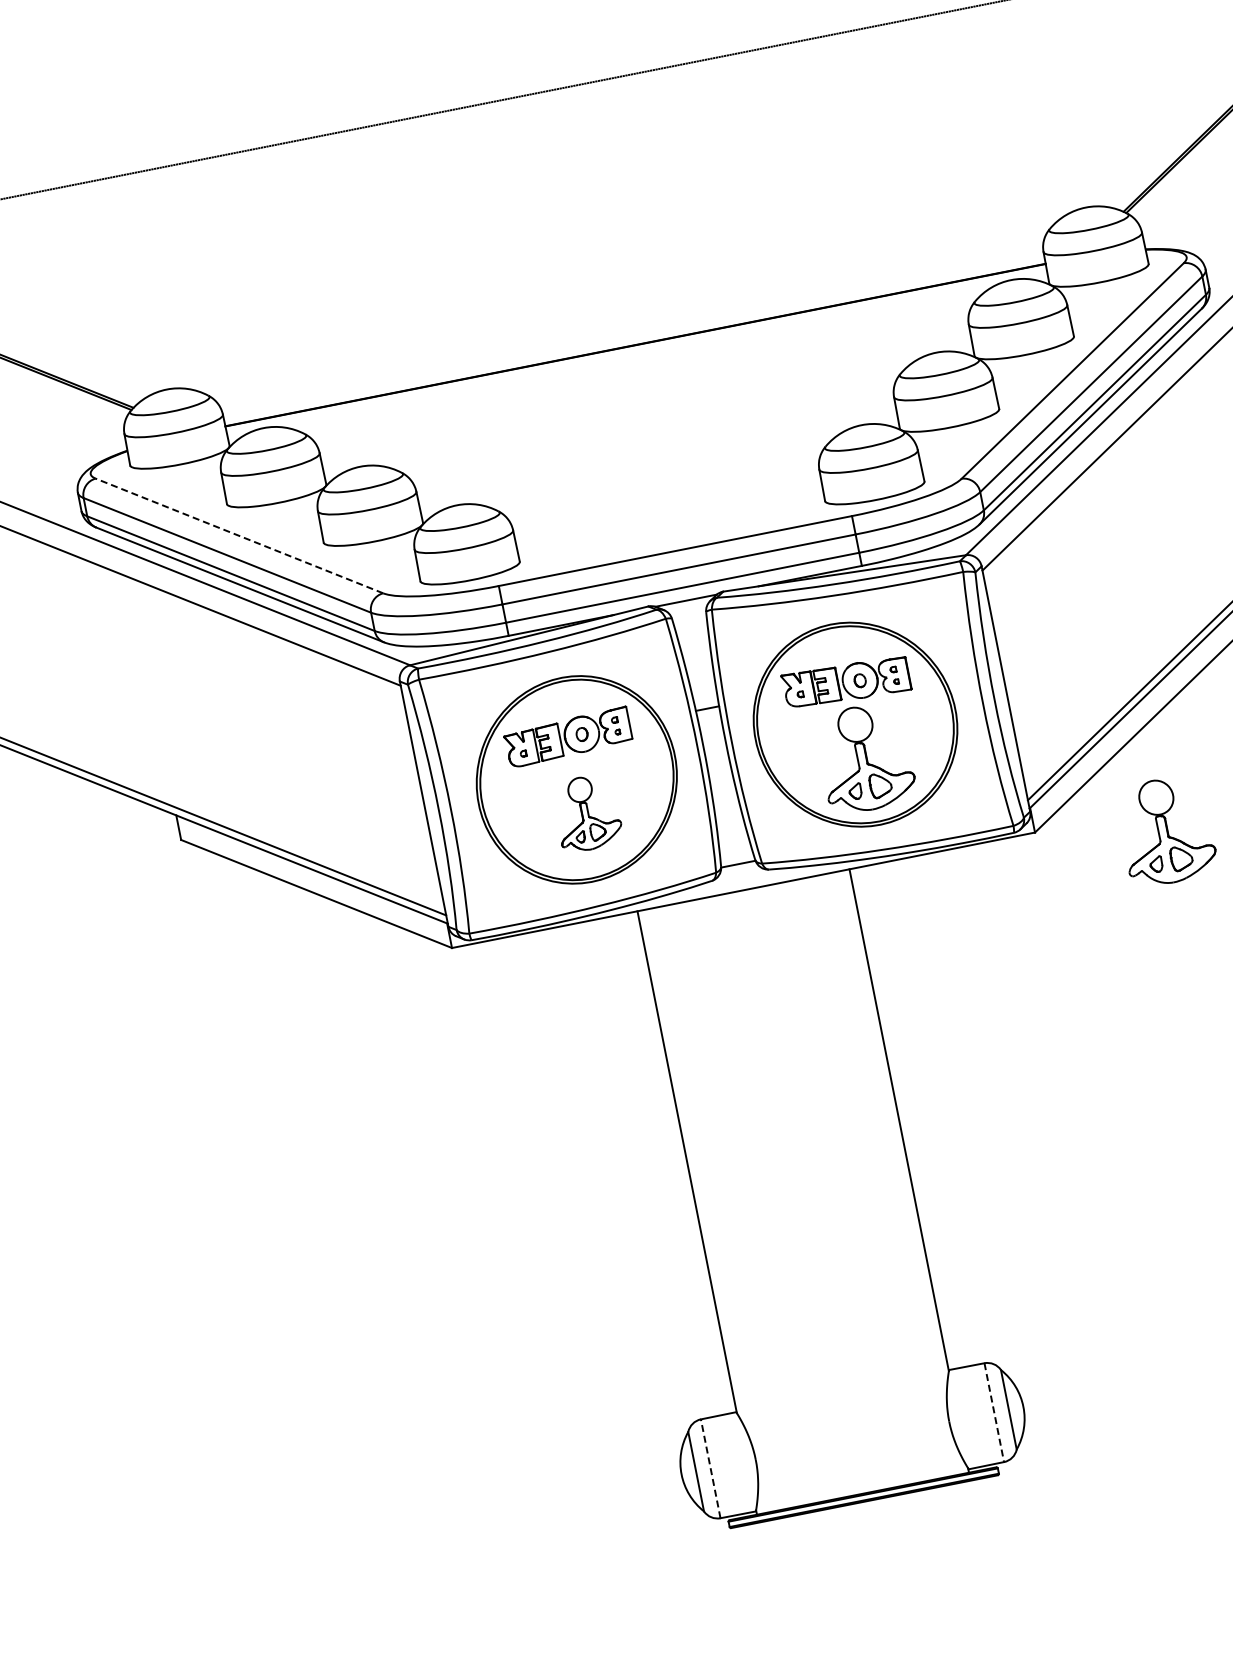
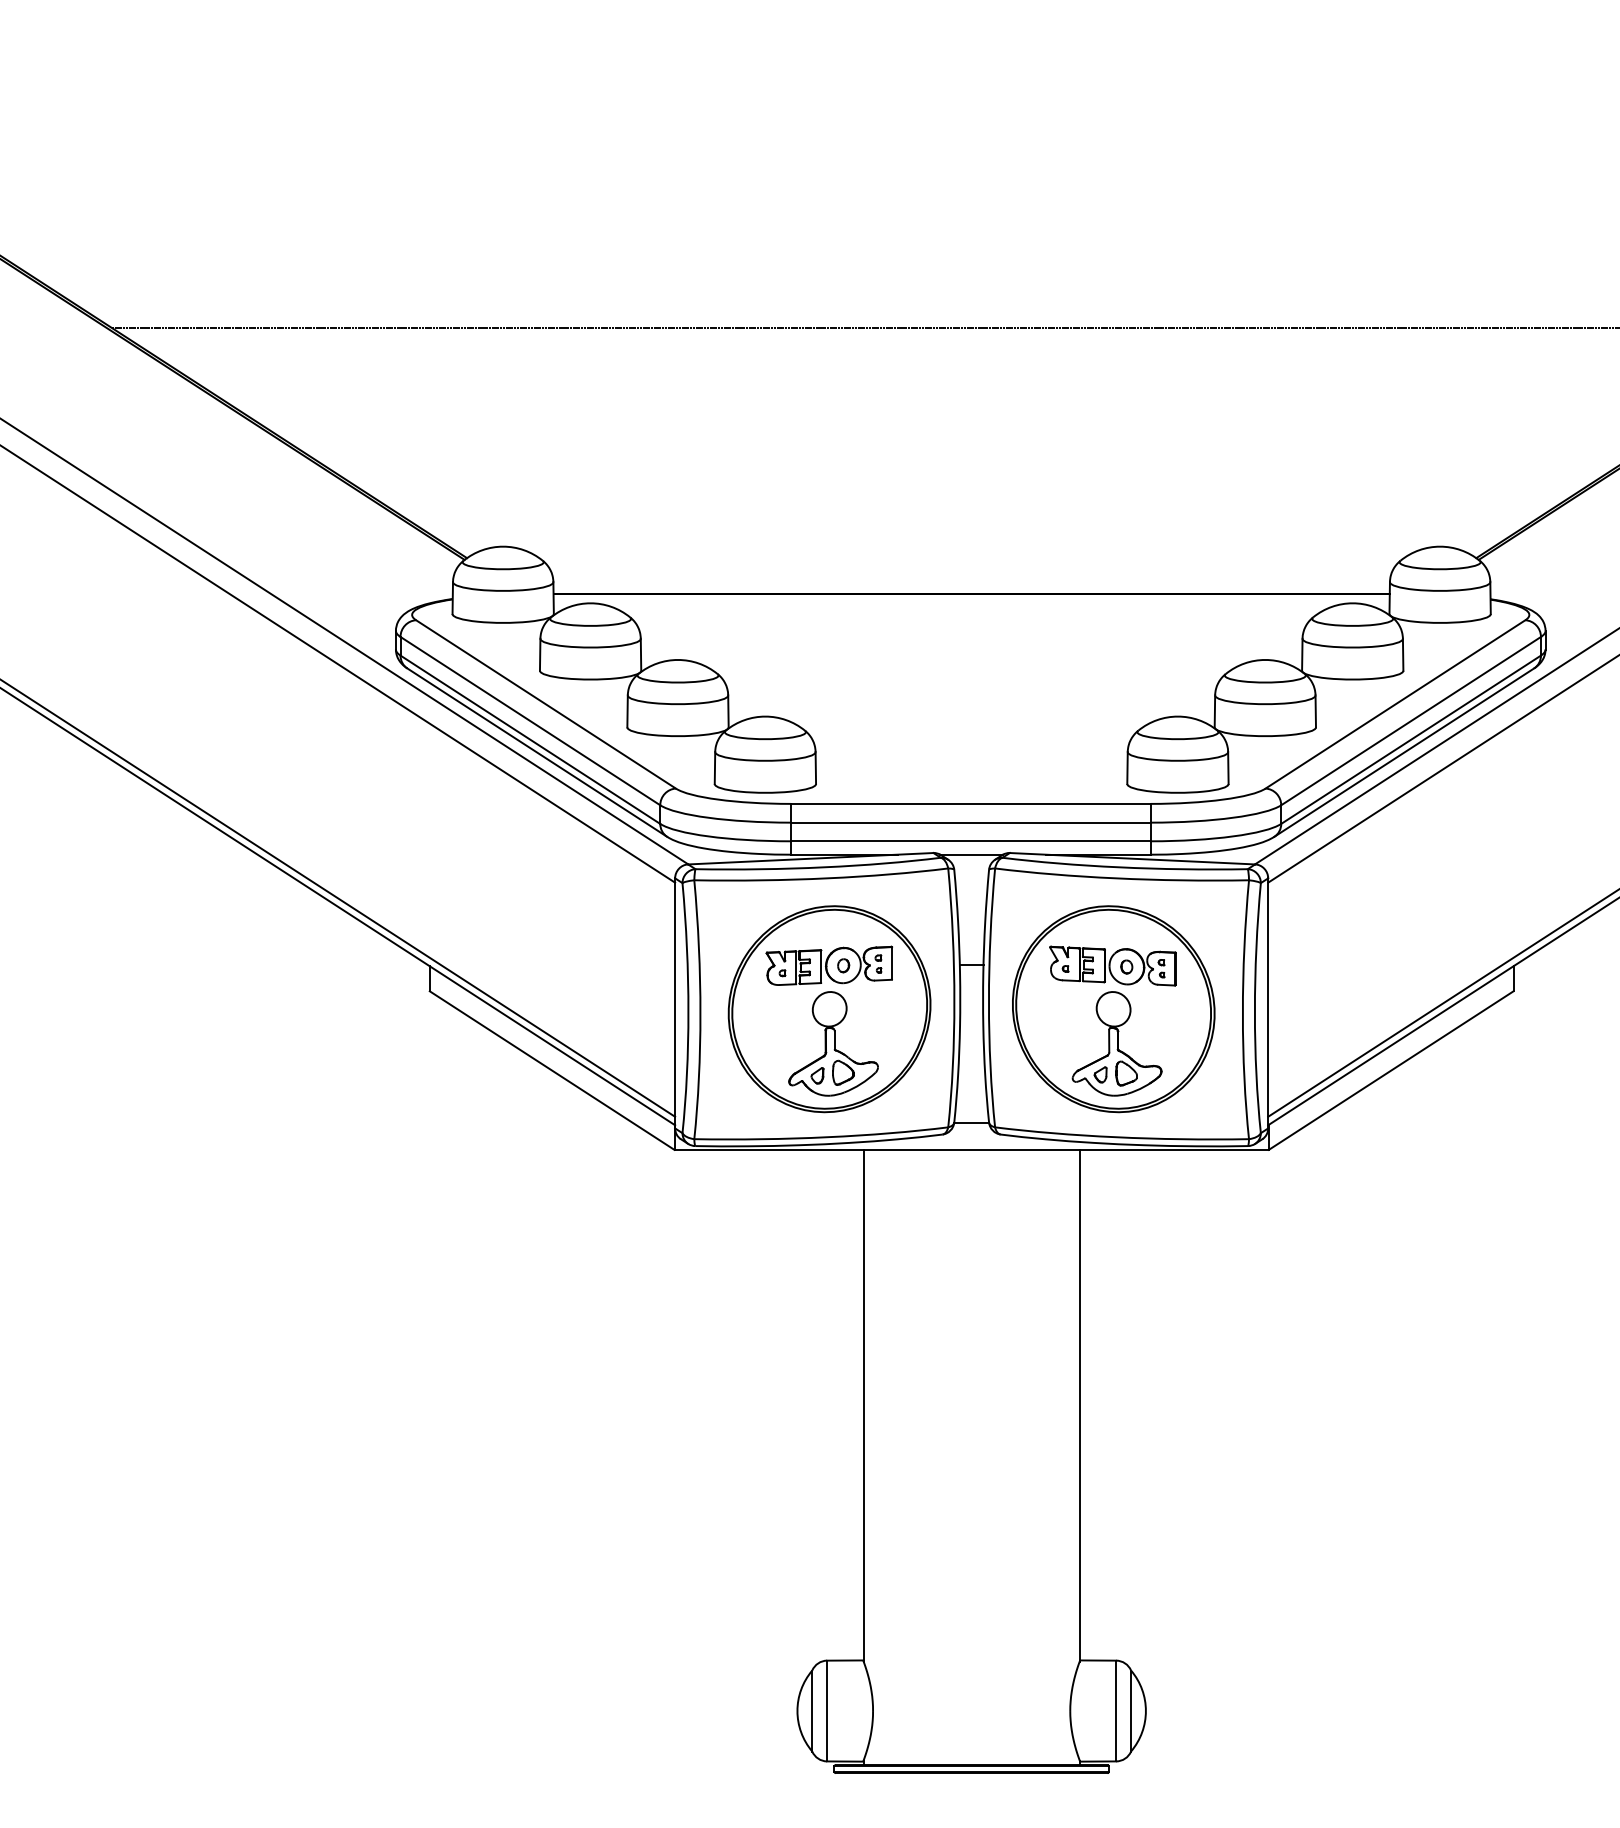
line: (239, 535) -> (546, 704), dashed -> solid
part: (587, 812) -> (833, 1043), size x1.43
part: (1165, 830) -> (1397, 1173), removed
line: (994, 1413) -> (1116, 1711), dashed -> solid
line: (710, 1468) -> (827, 1710), dashed -> solid

